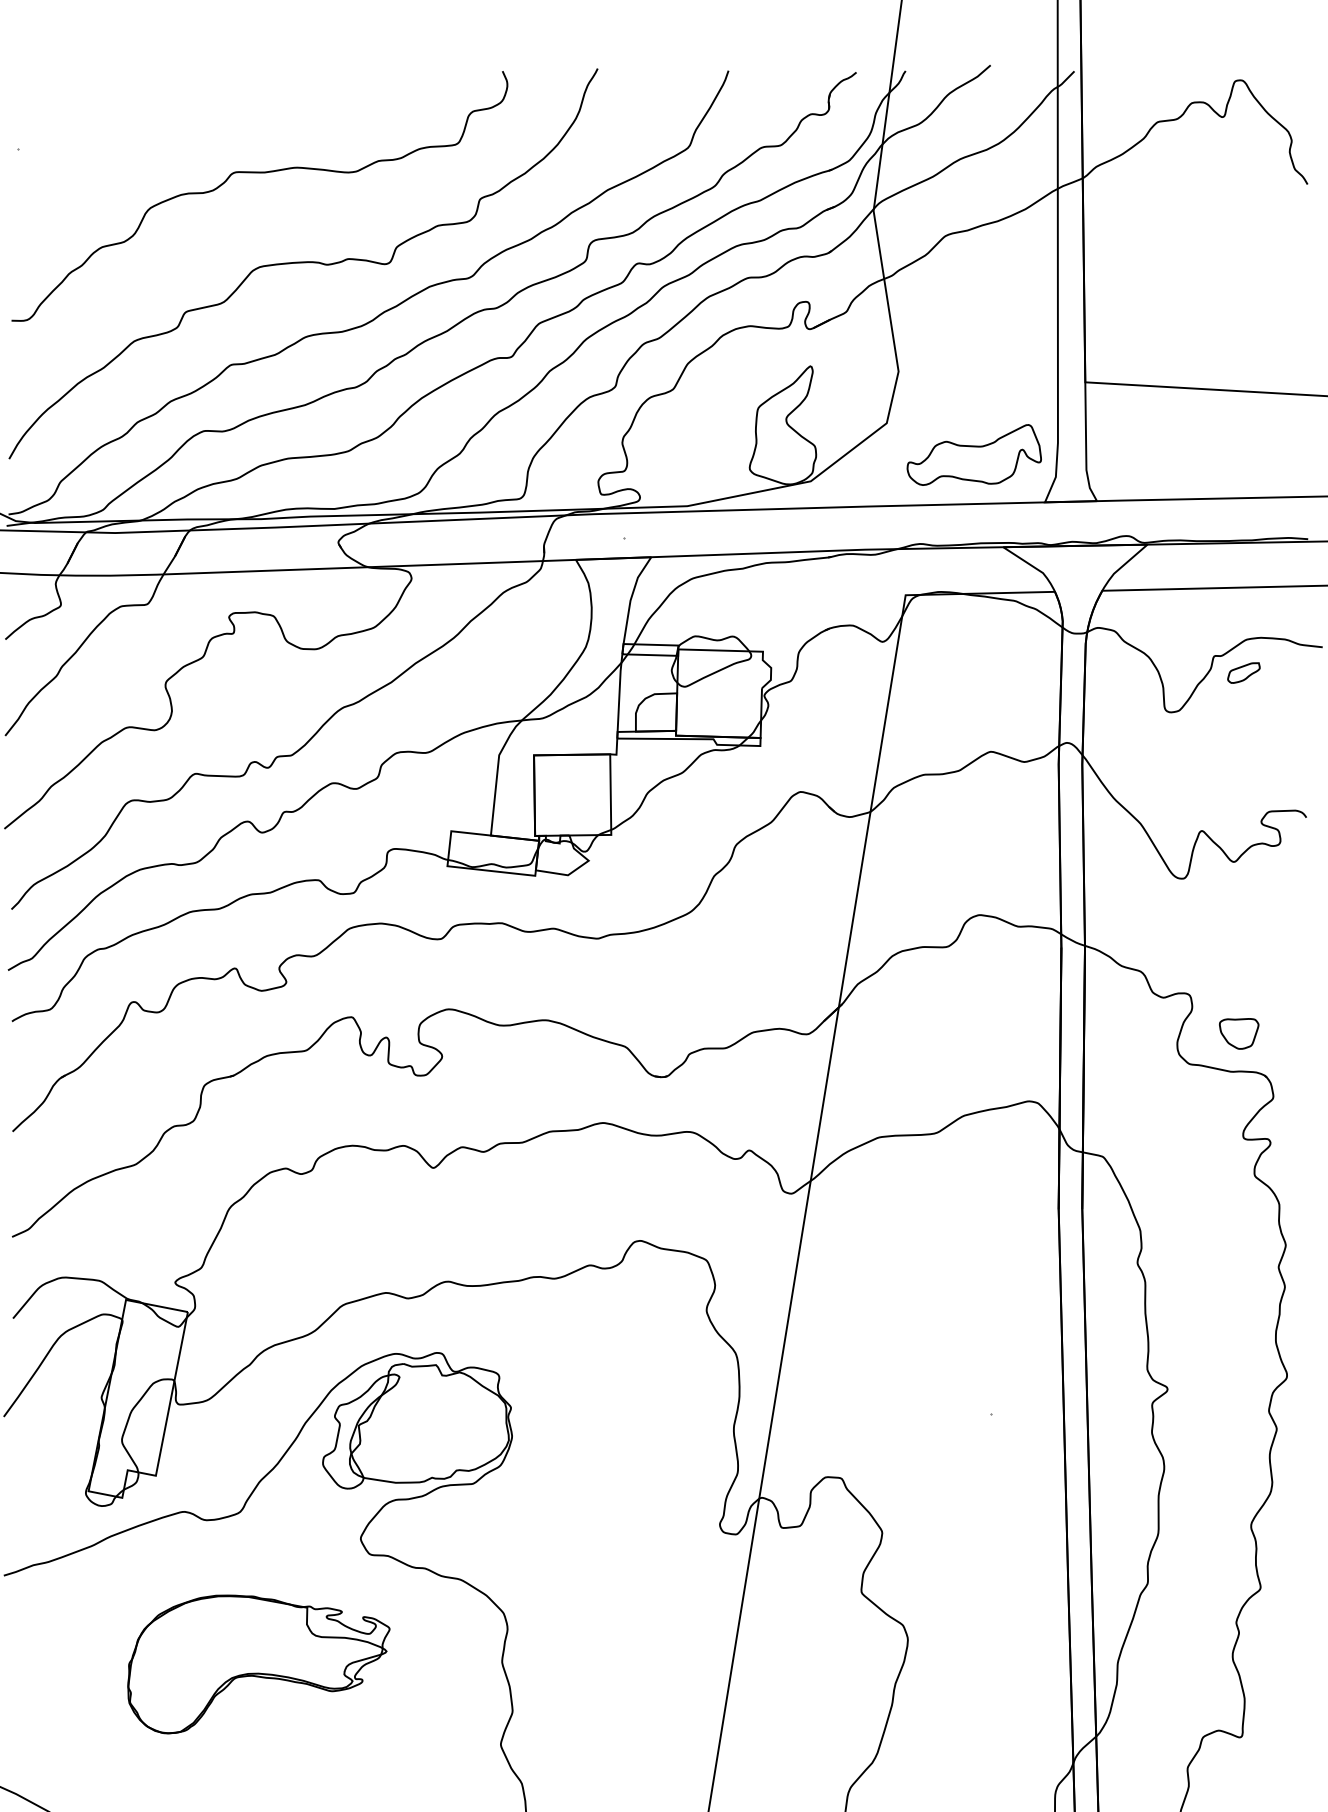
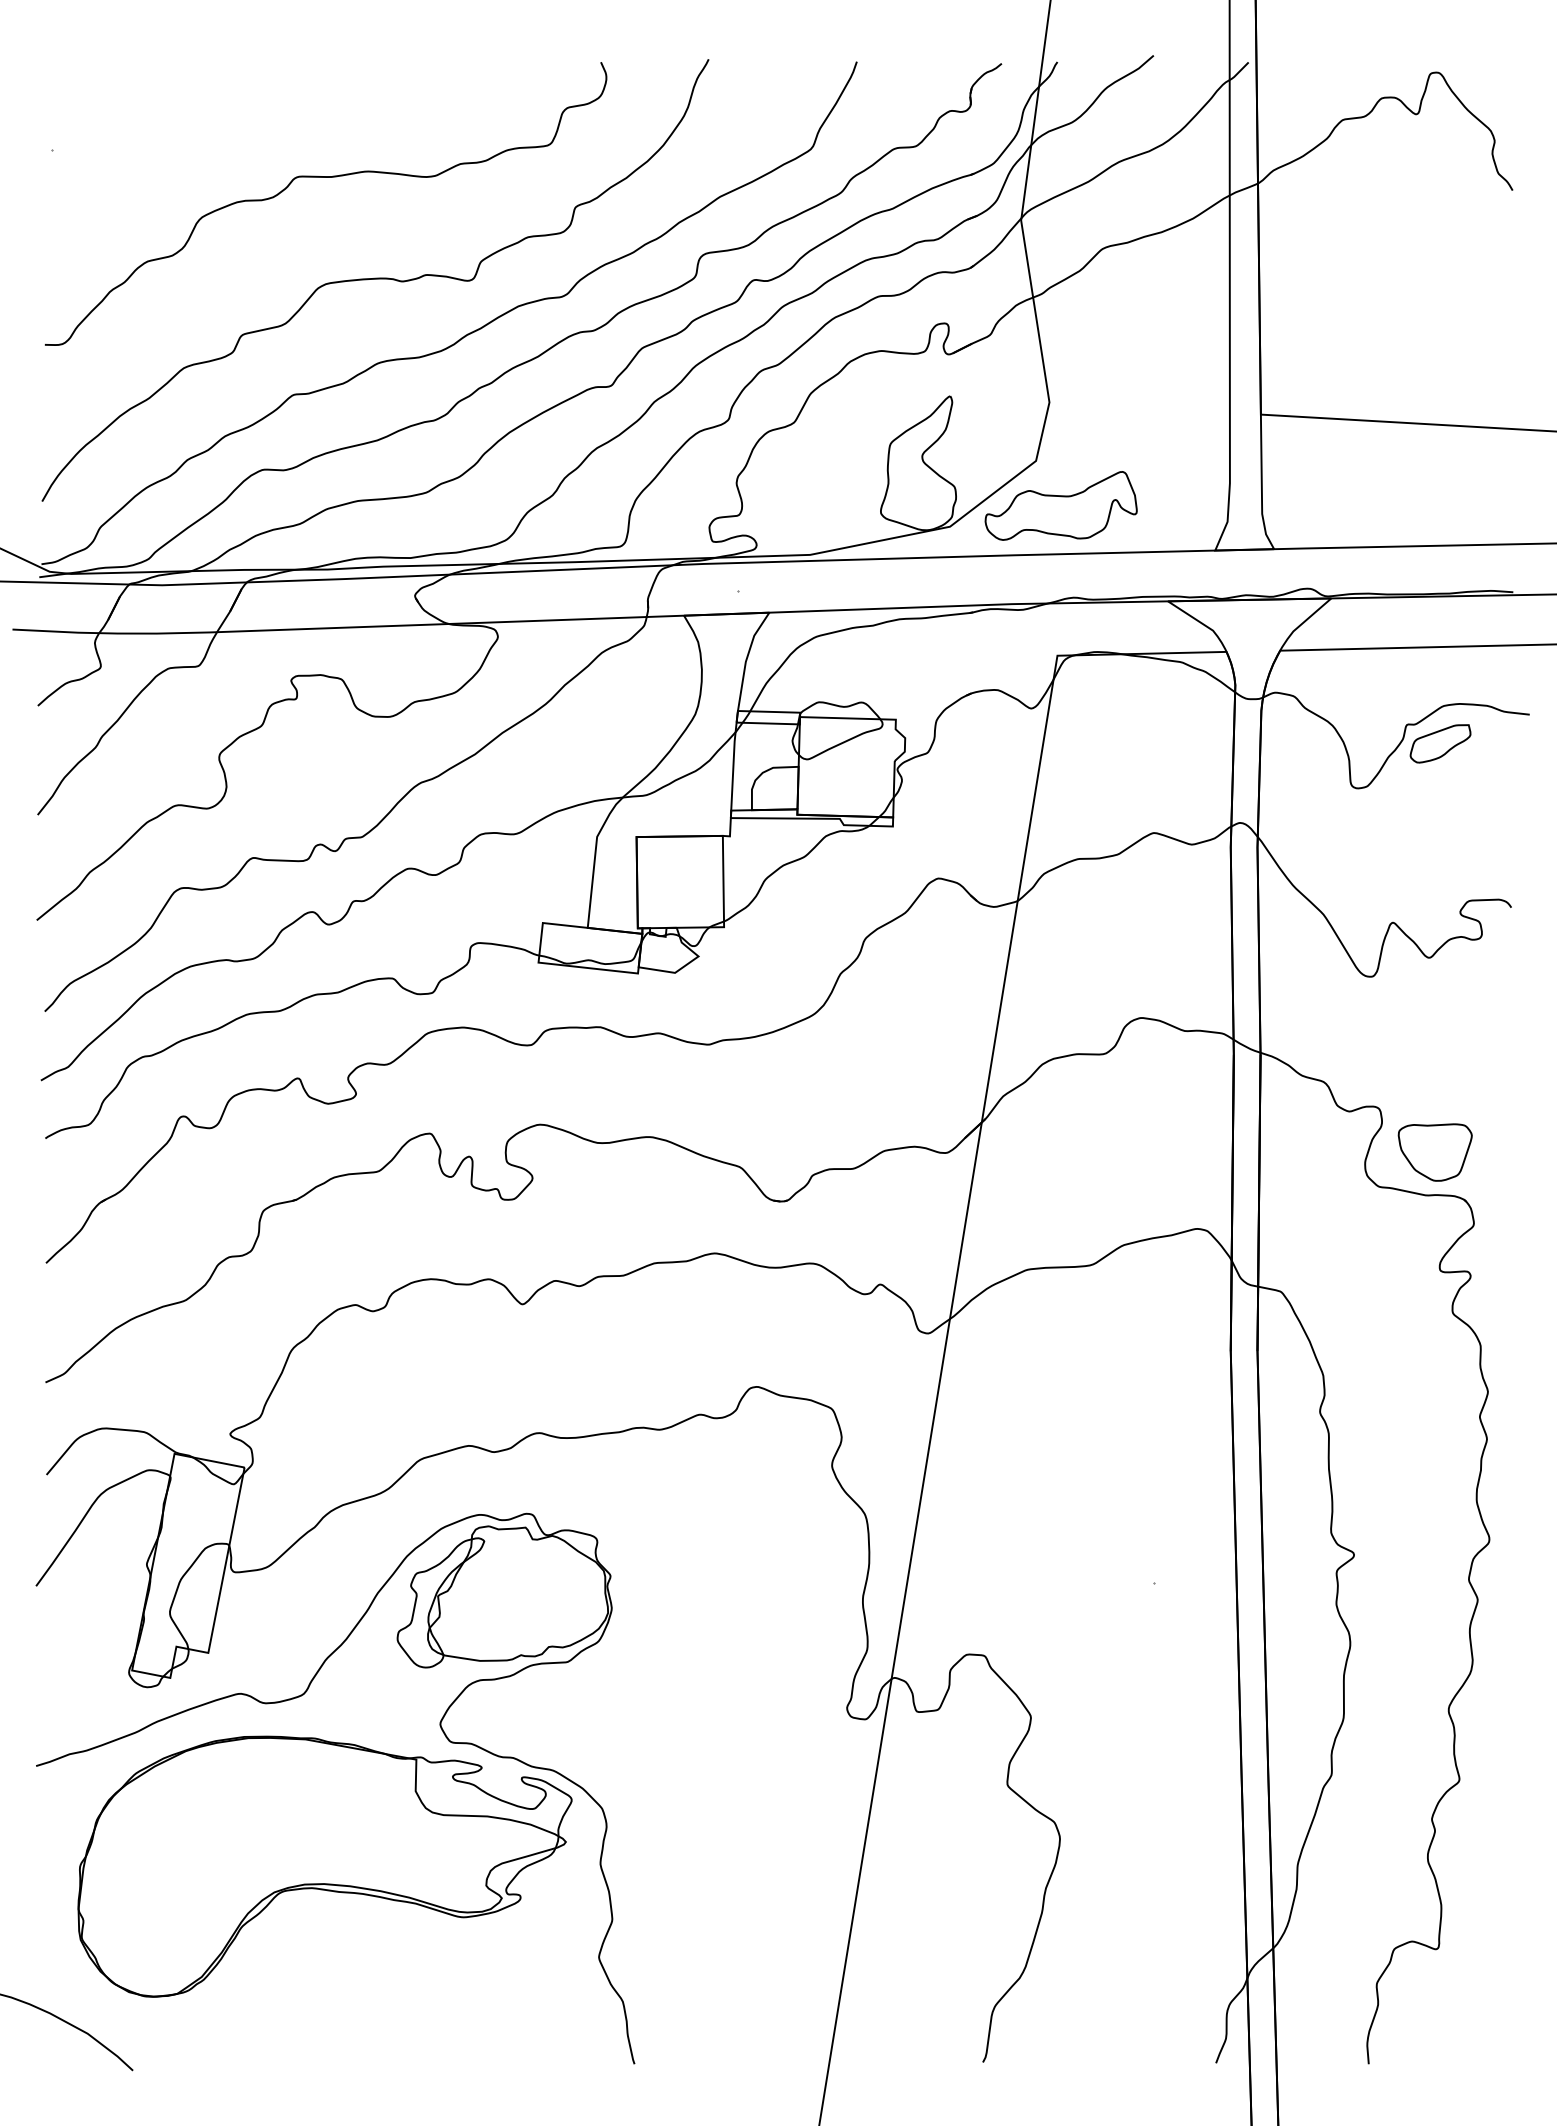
part: (973, 454) -> (1060, 505), moved
part: (1243, 672) -> (1440, 743), size x1.67
part: (1238, 1033) -> (1434, 1152), size x1.67
part: (258, 1664) -> (324, 1866), size x1.67

